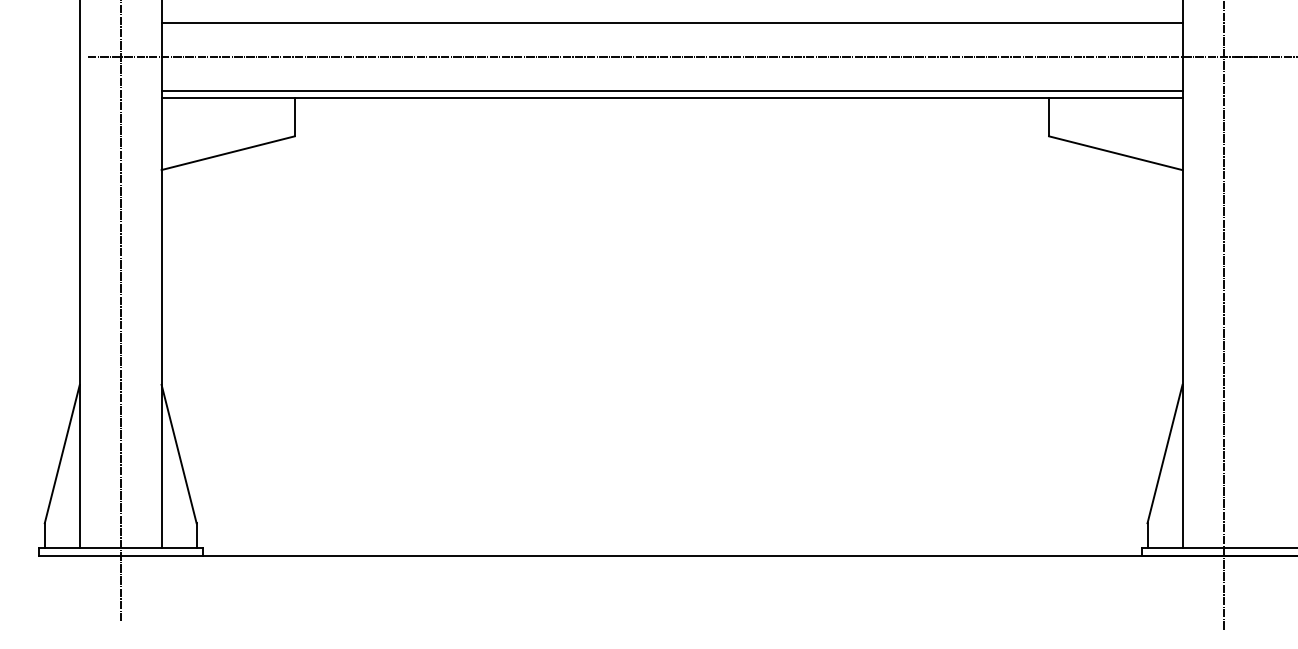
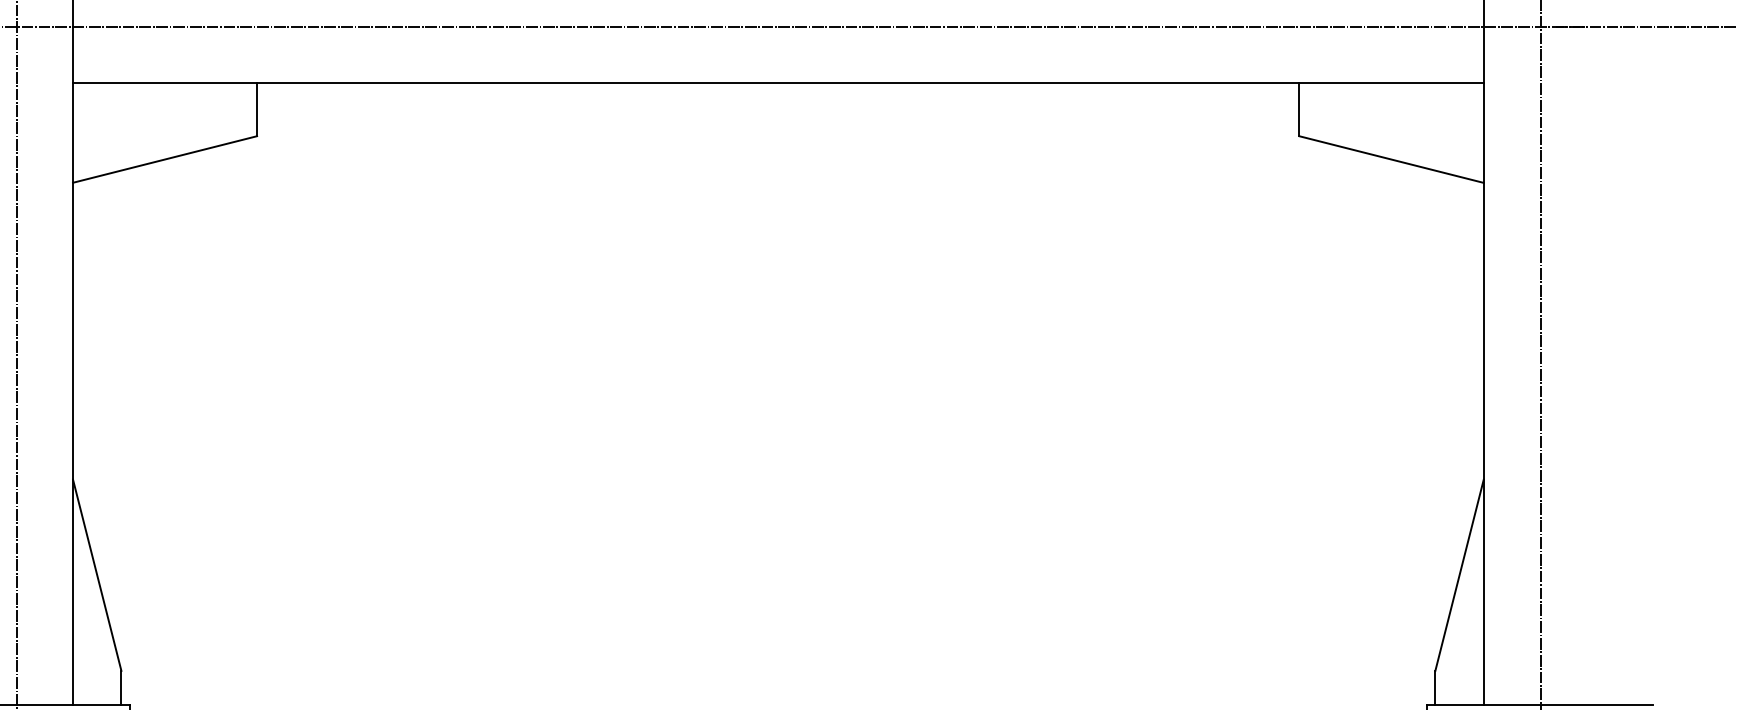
line: (671, 91) -> (777, 74), removed

